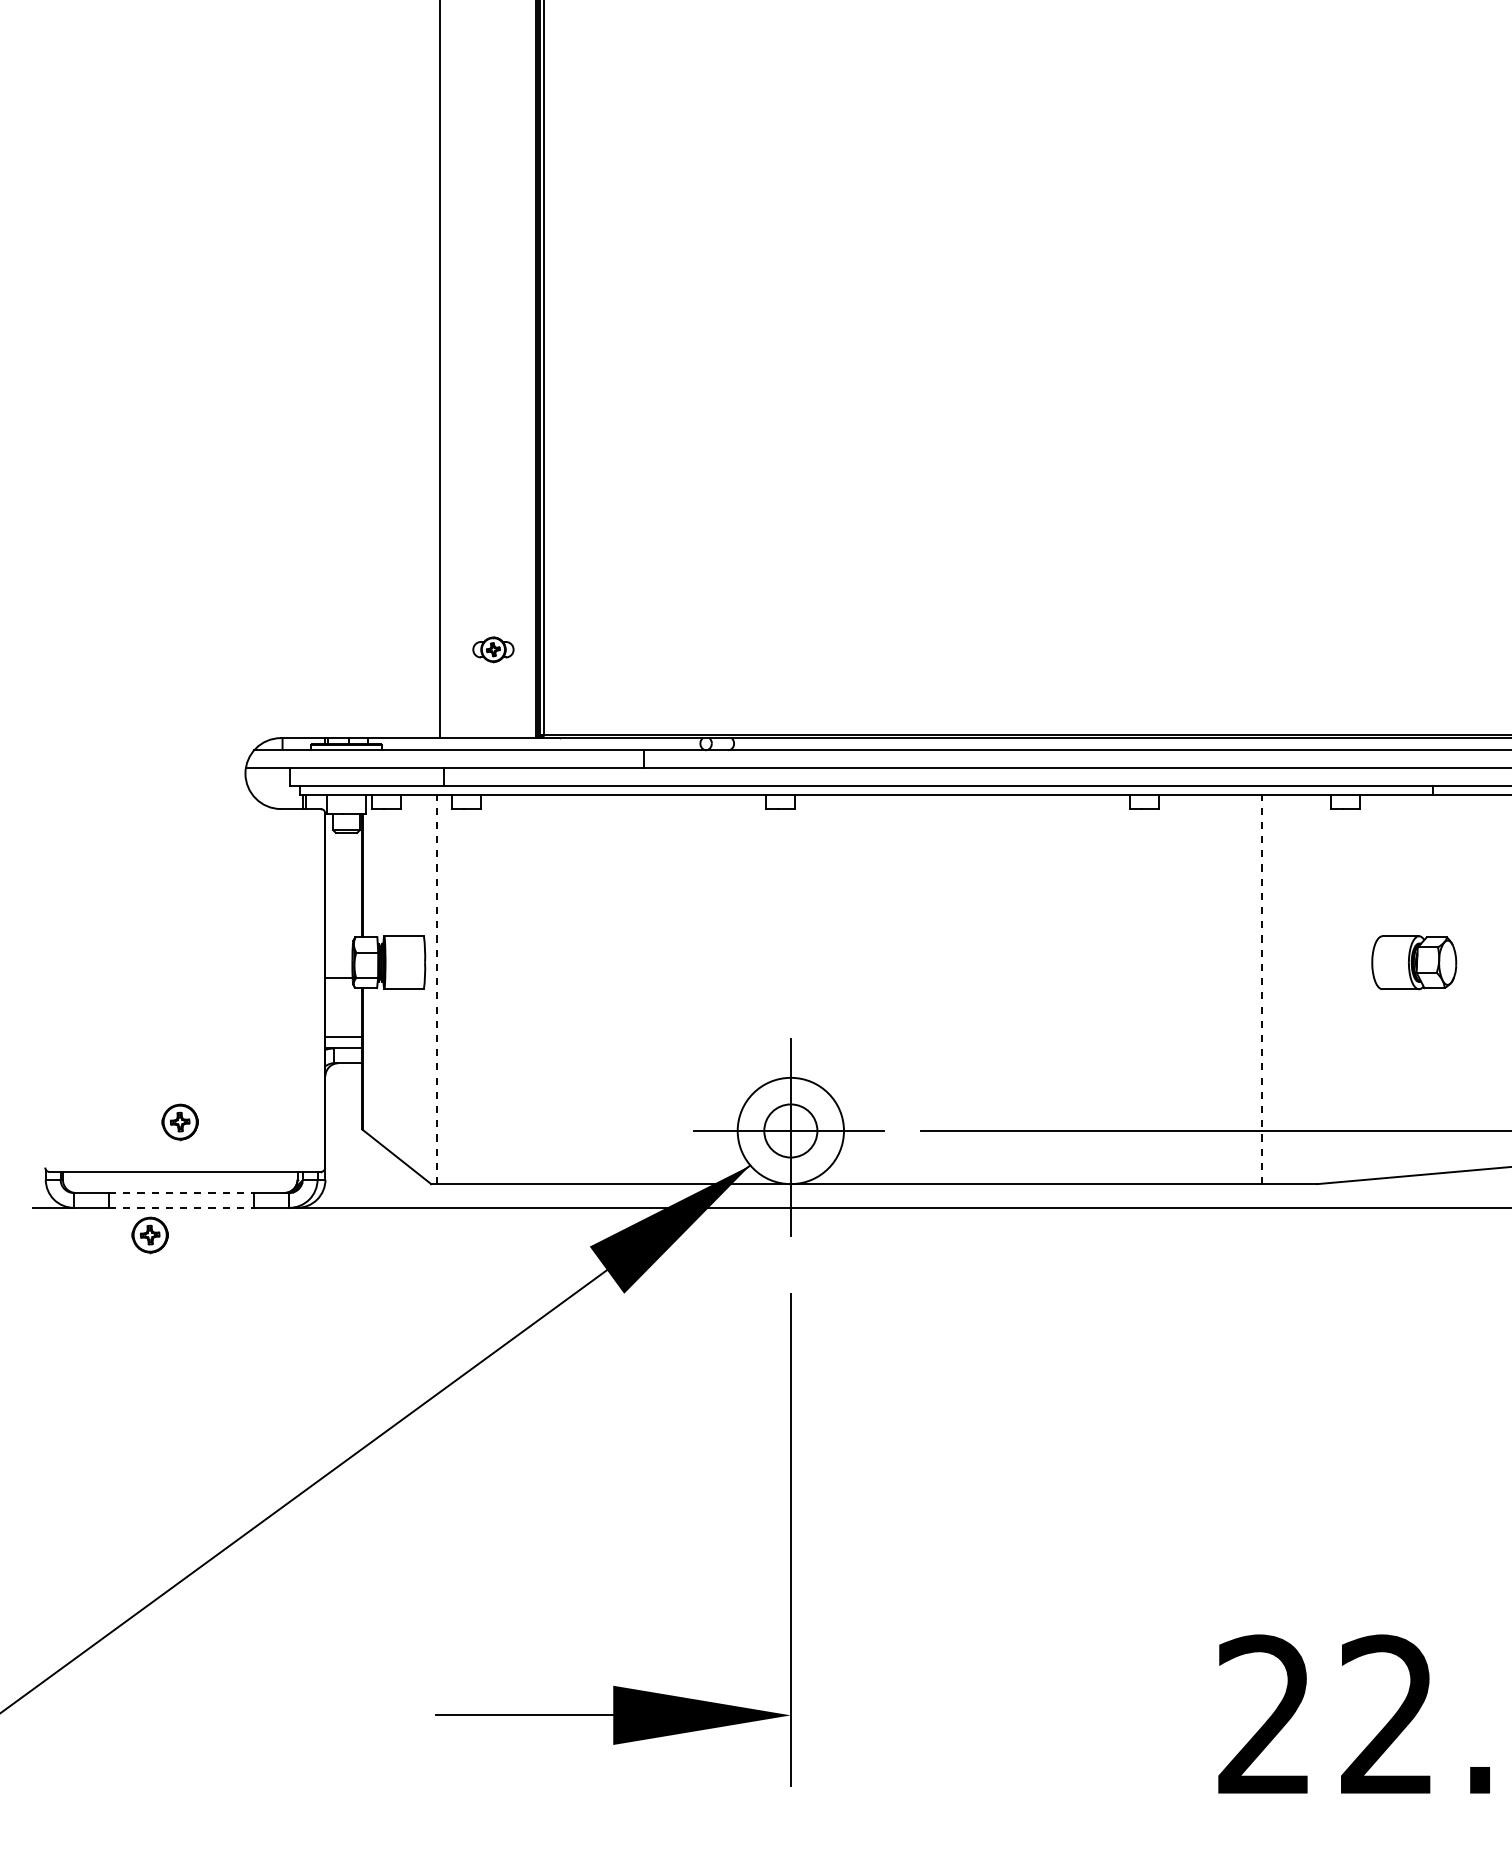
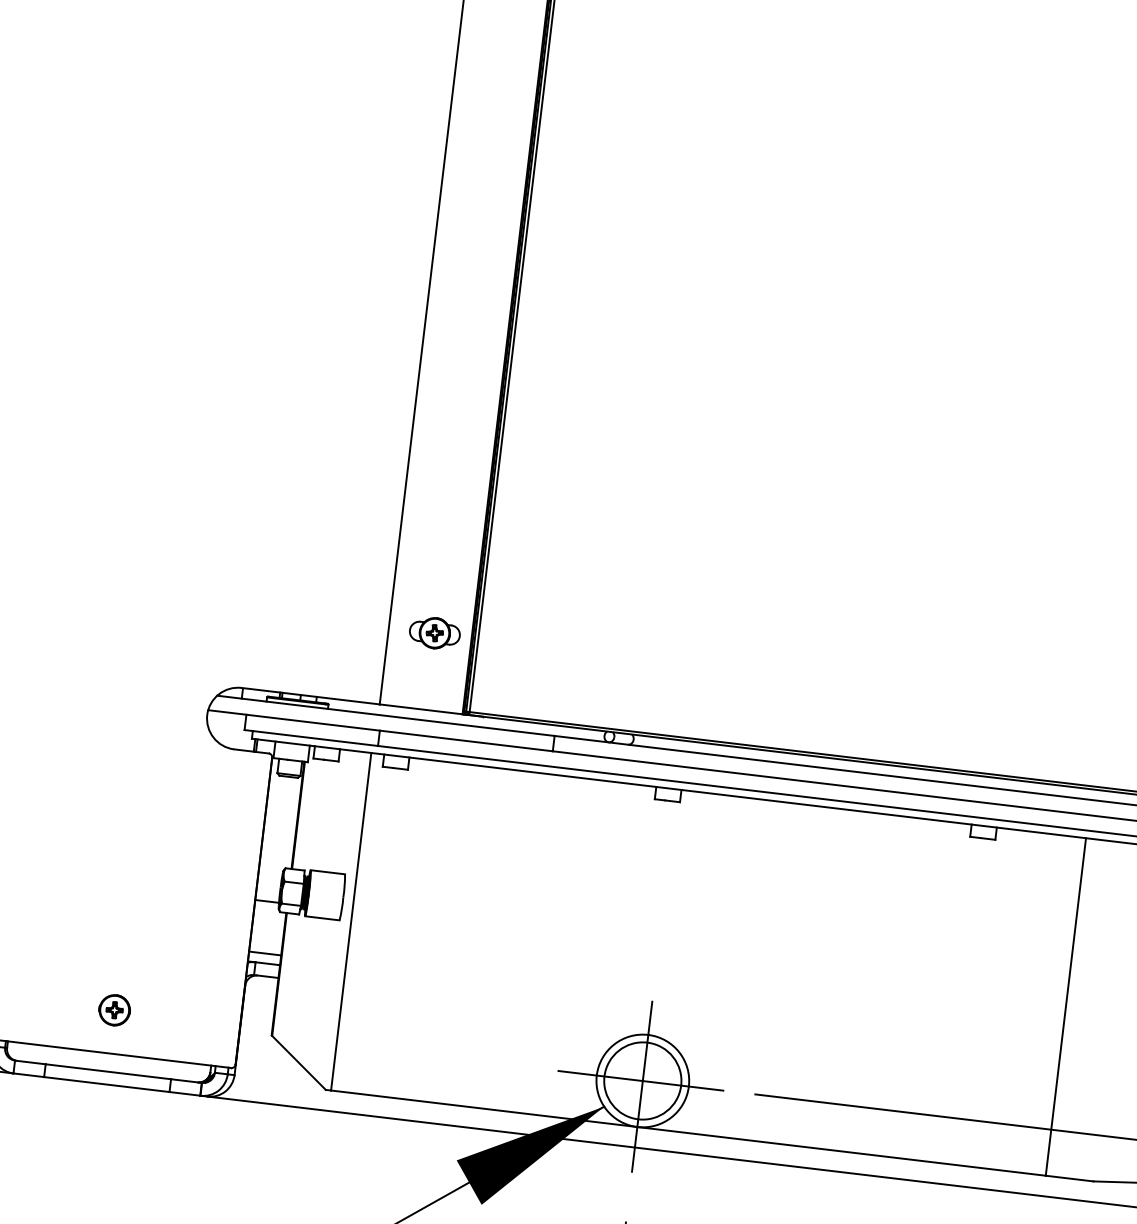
part: (493, 649) -> (434, 633), size x1.43
line: (437, 989) -> (351, 921), dashed -> solid
line: (1262, 989) -> (1066, 1007), dashed -> solid
circle: (790, 1130) -> (642, 1080), size x1.67
line: (181, 1193) -> (108, 1072), dashed -> solid
line: (181, 1207) -> (107, 1084), dashed -> solid
part: (149, 1235) -> (76, 1105), removed

